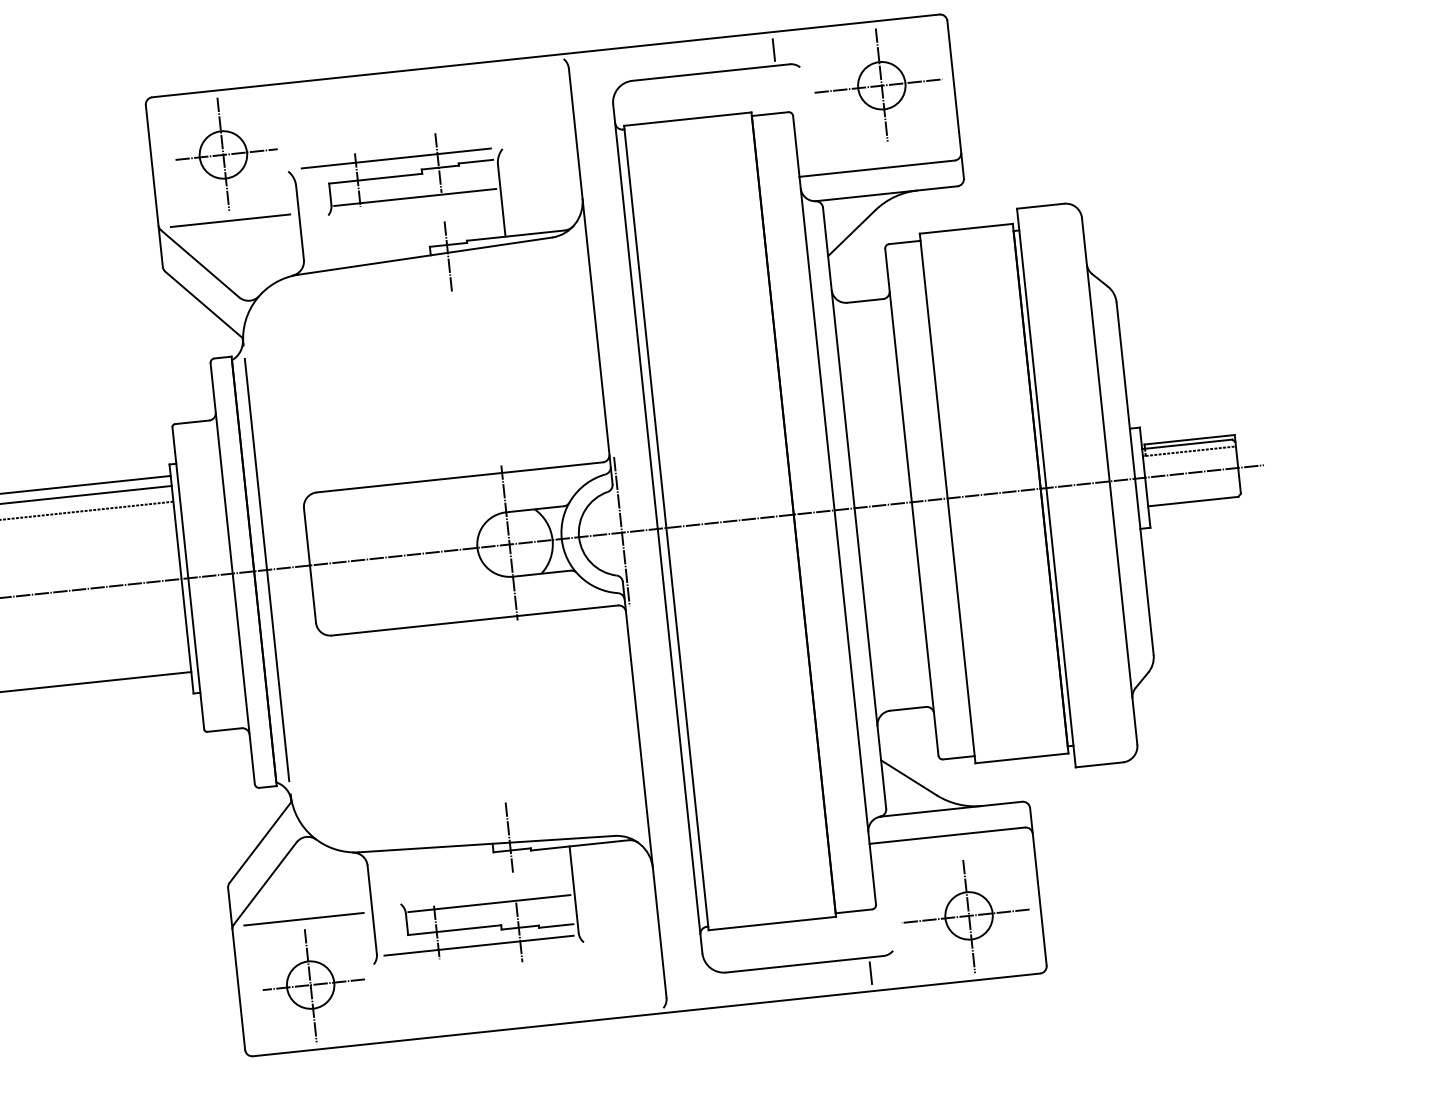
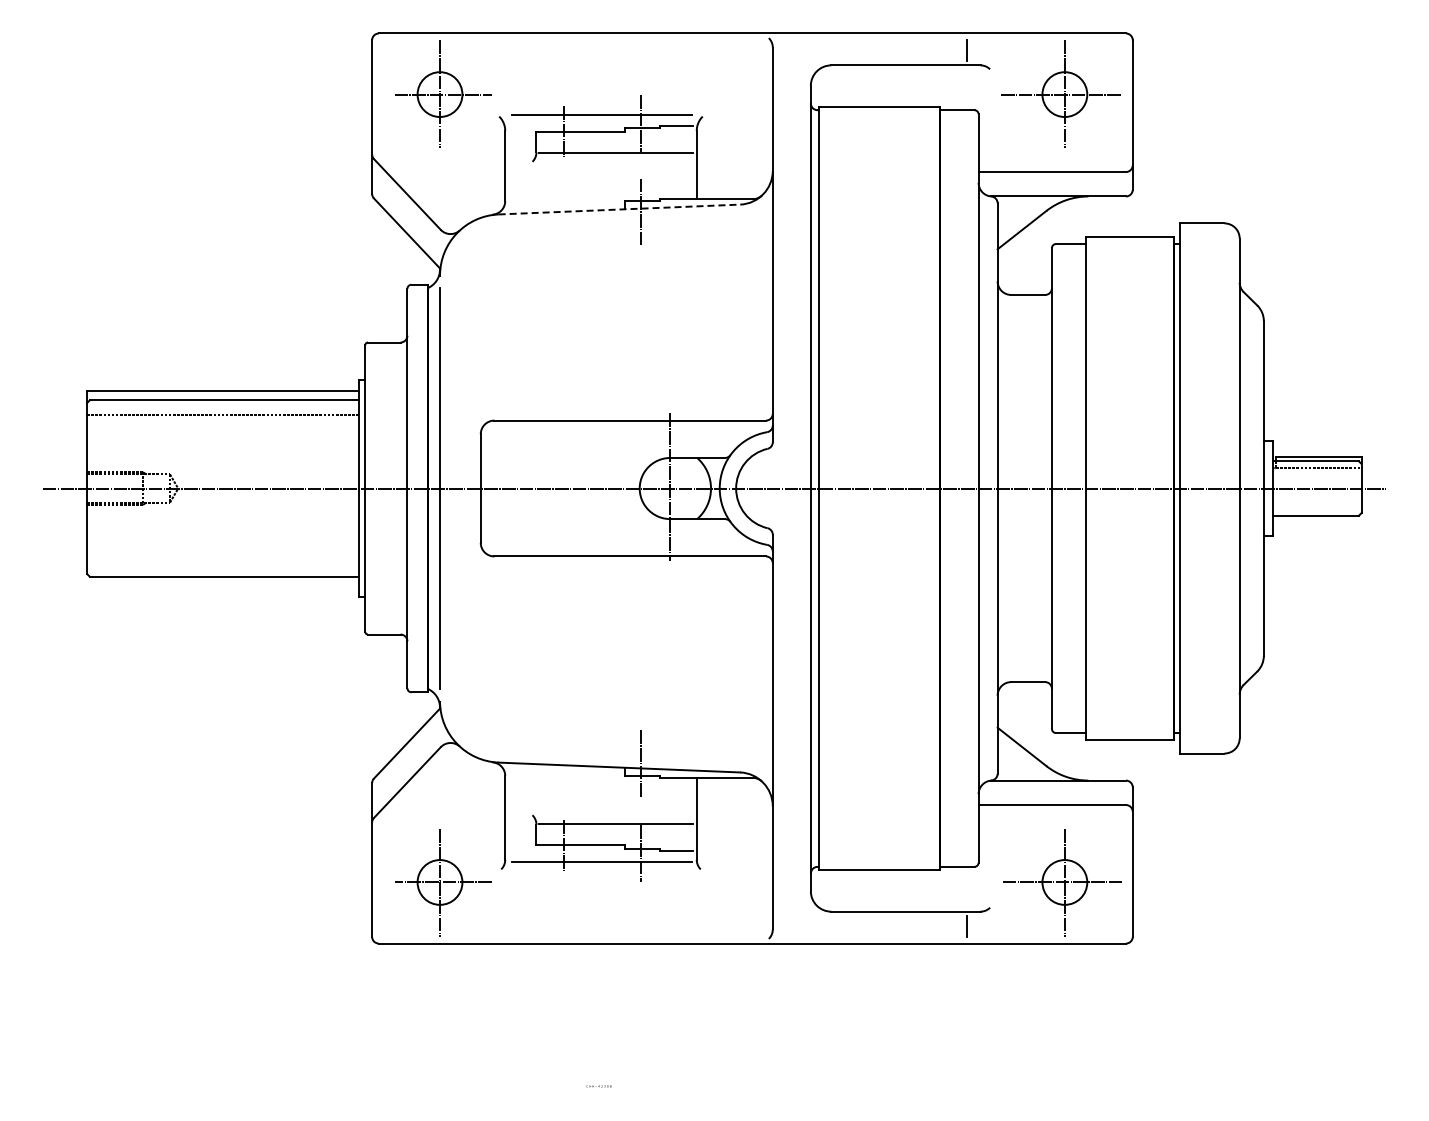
line: (229, 221) -> (439, 157), removed
line: (425, 256) -> (619, 209), solid -> dashed
line: (621, 531) -> (776, 487), removed
line: (303, 918) -> (439, 819), removed

